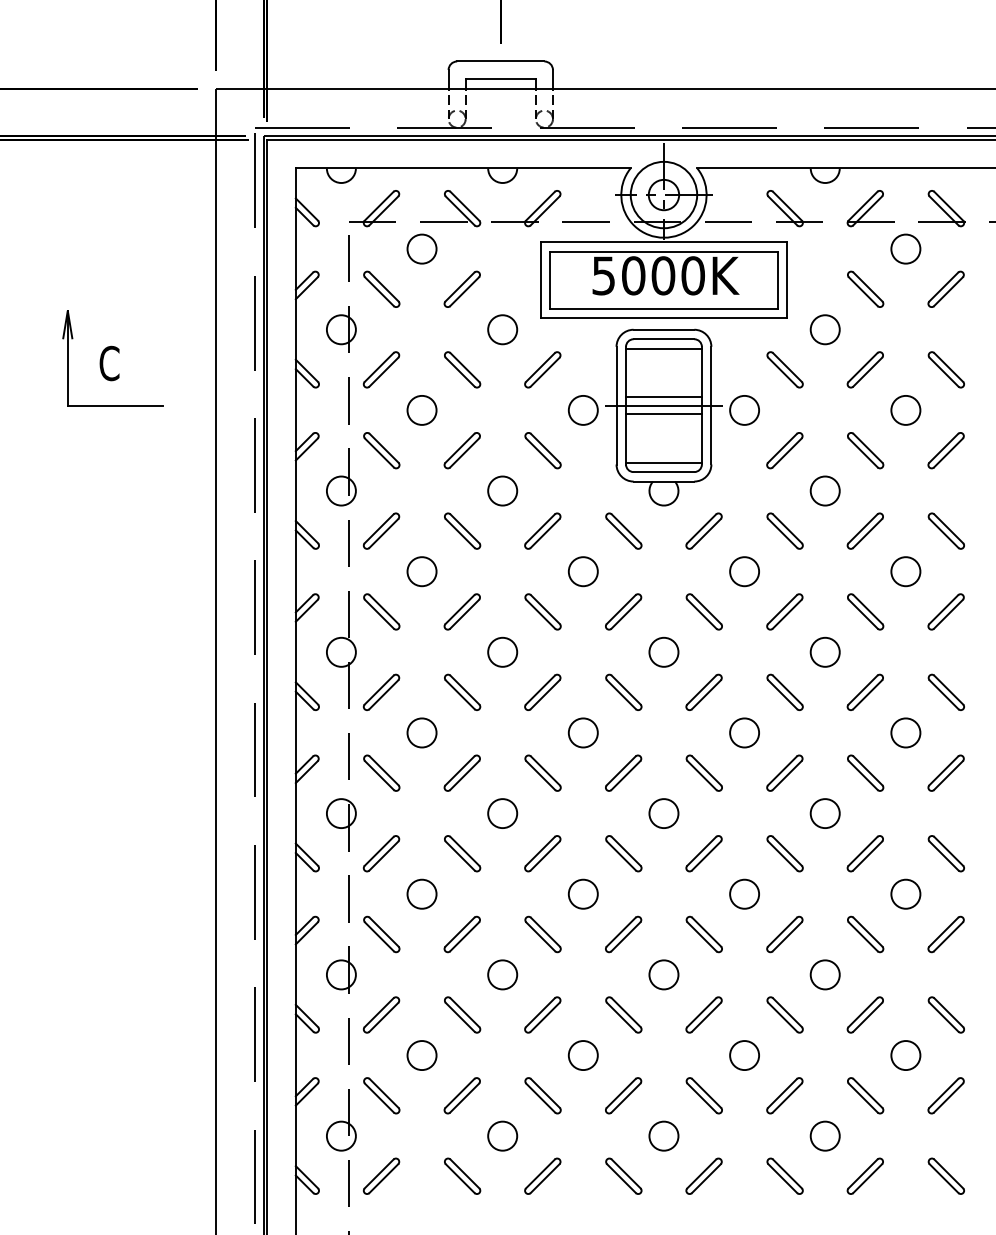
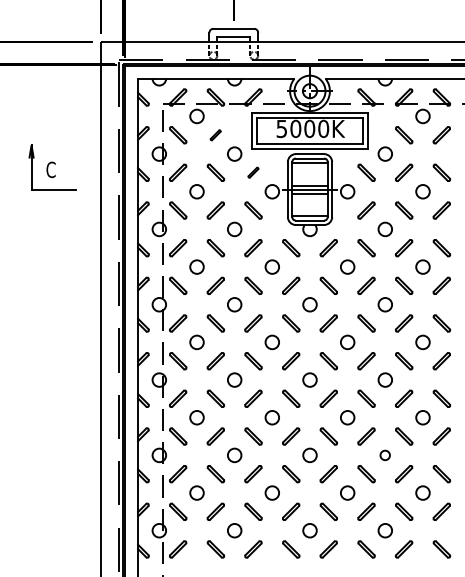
part: (461, 289) -> (215, 135), size x0.6
part: (542, 369) -> (253, 172), size x0.6
circle: (823, 975) -> (384, 455), size x0.7

